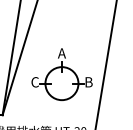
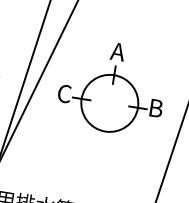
part: (61, 74) -> (111, 87), moved

